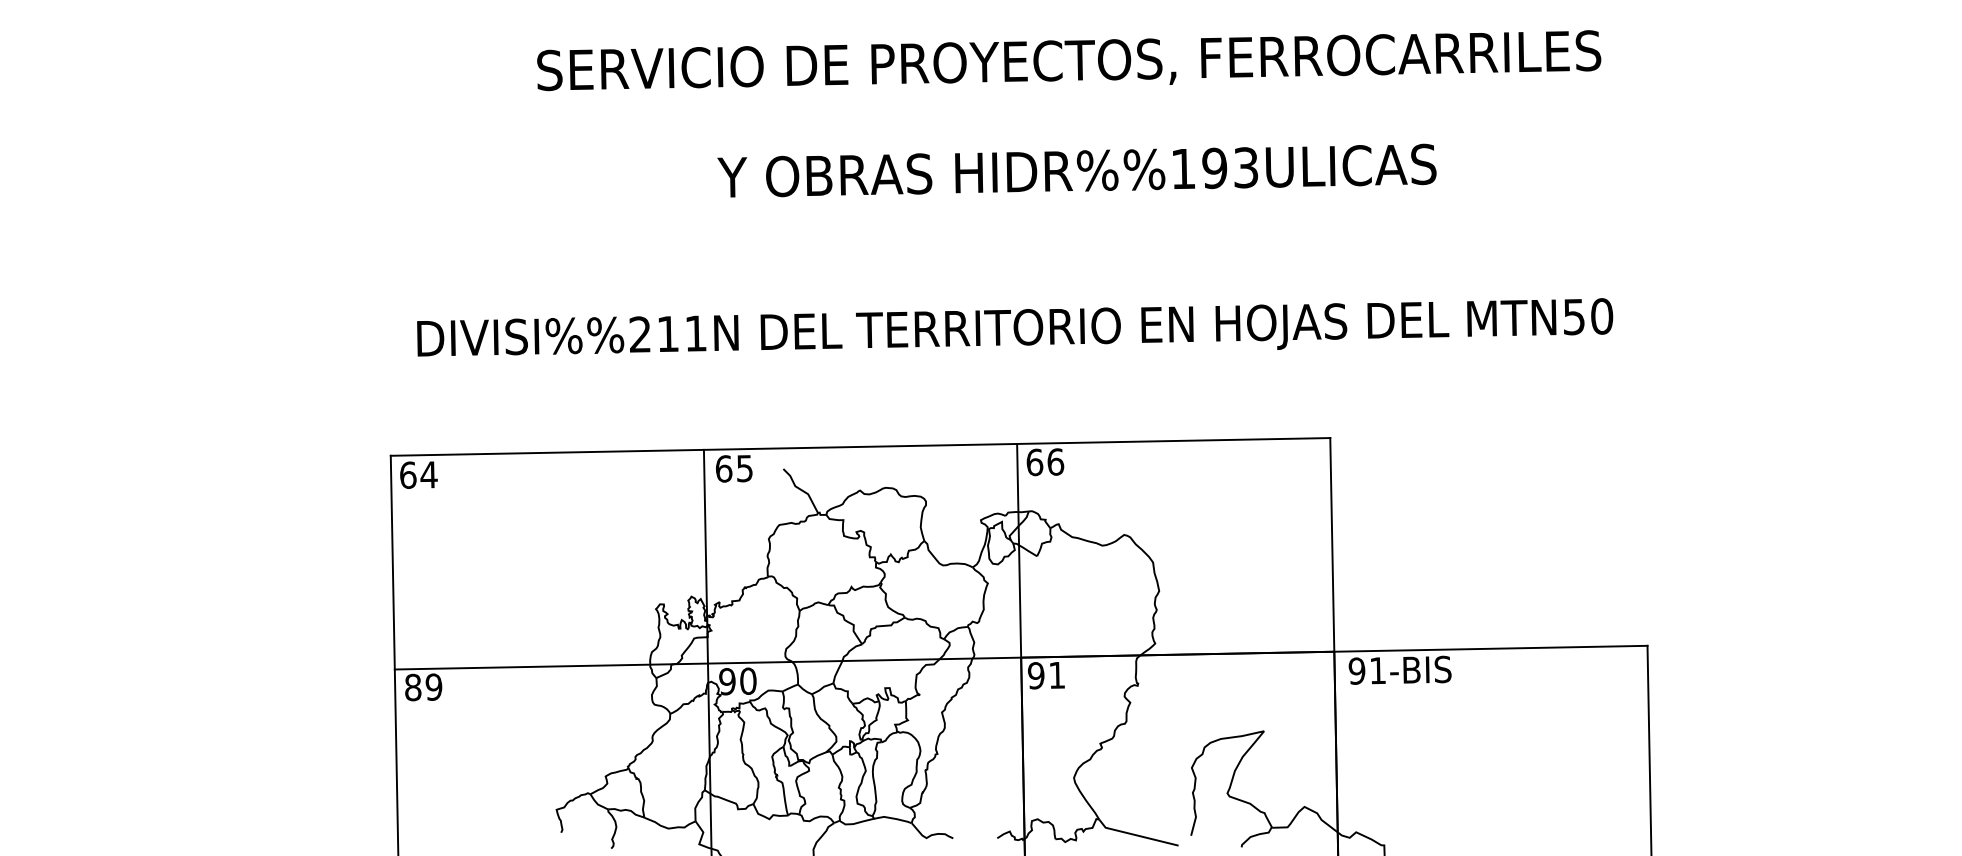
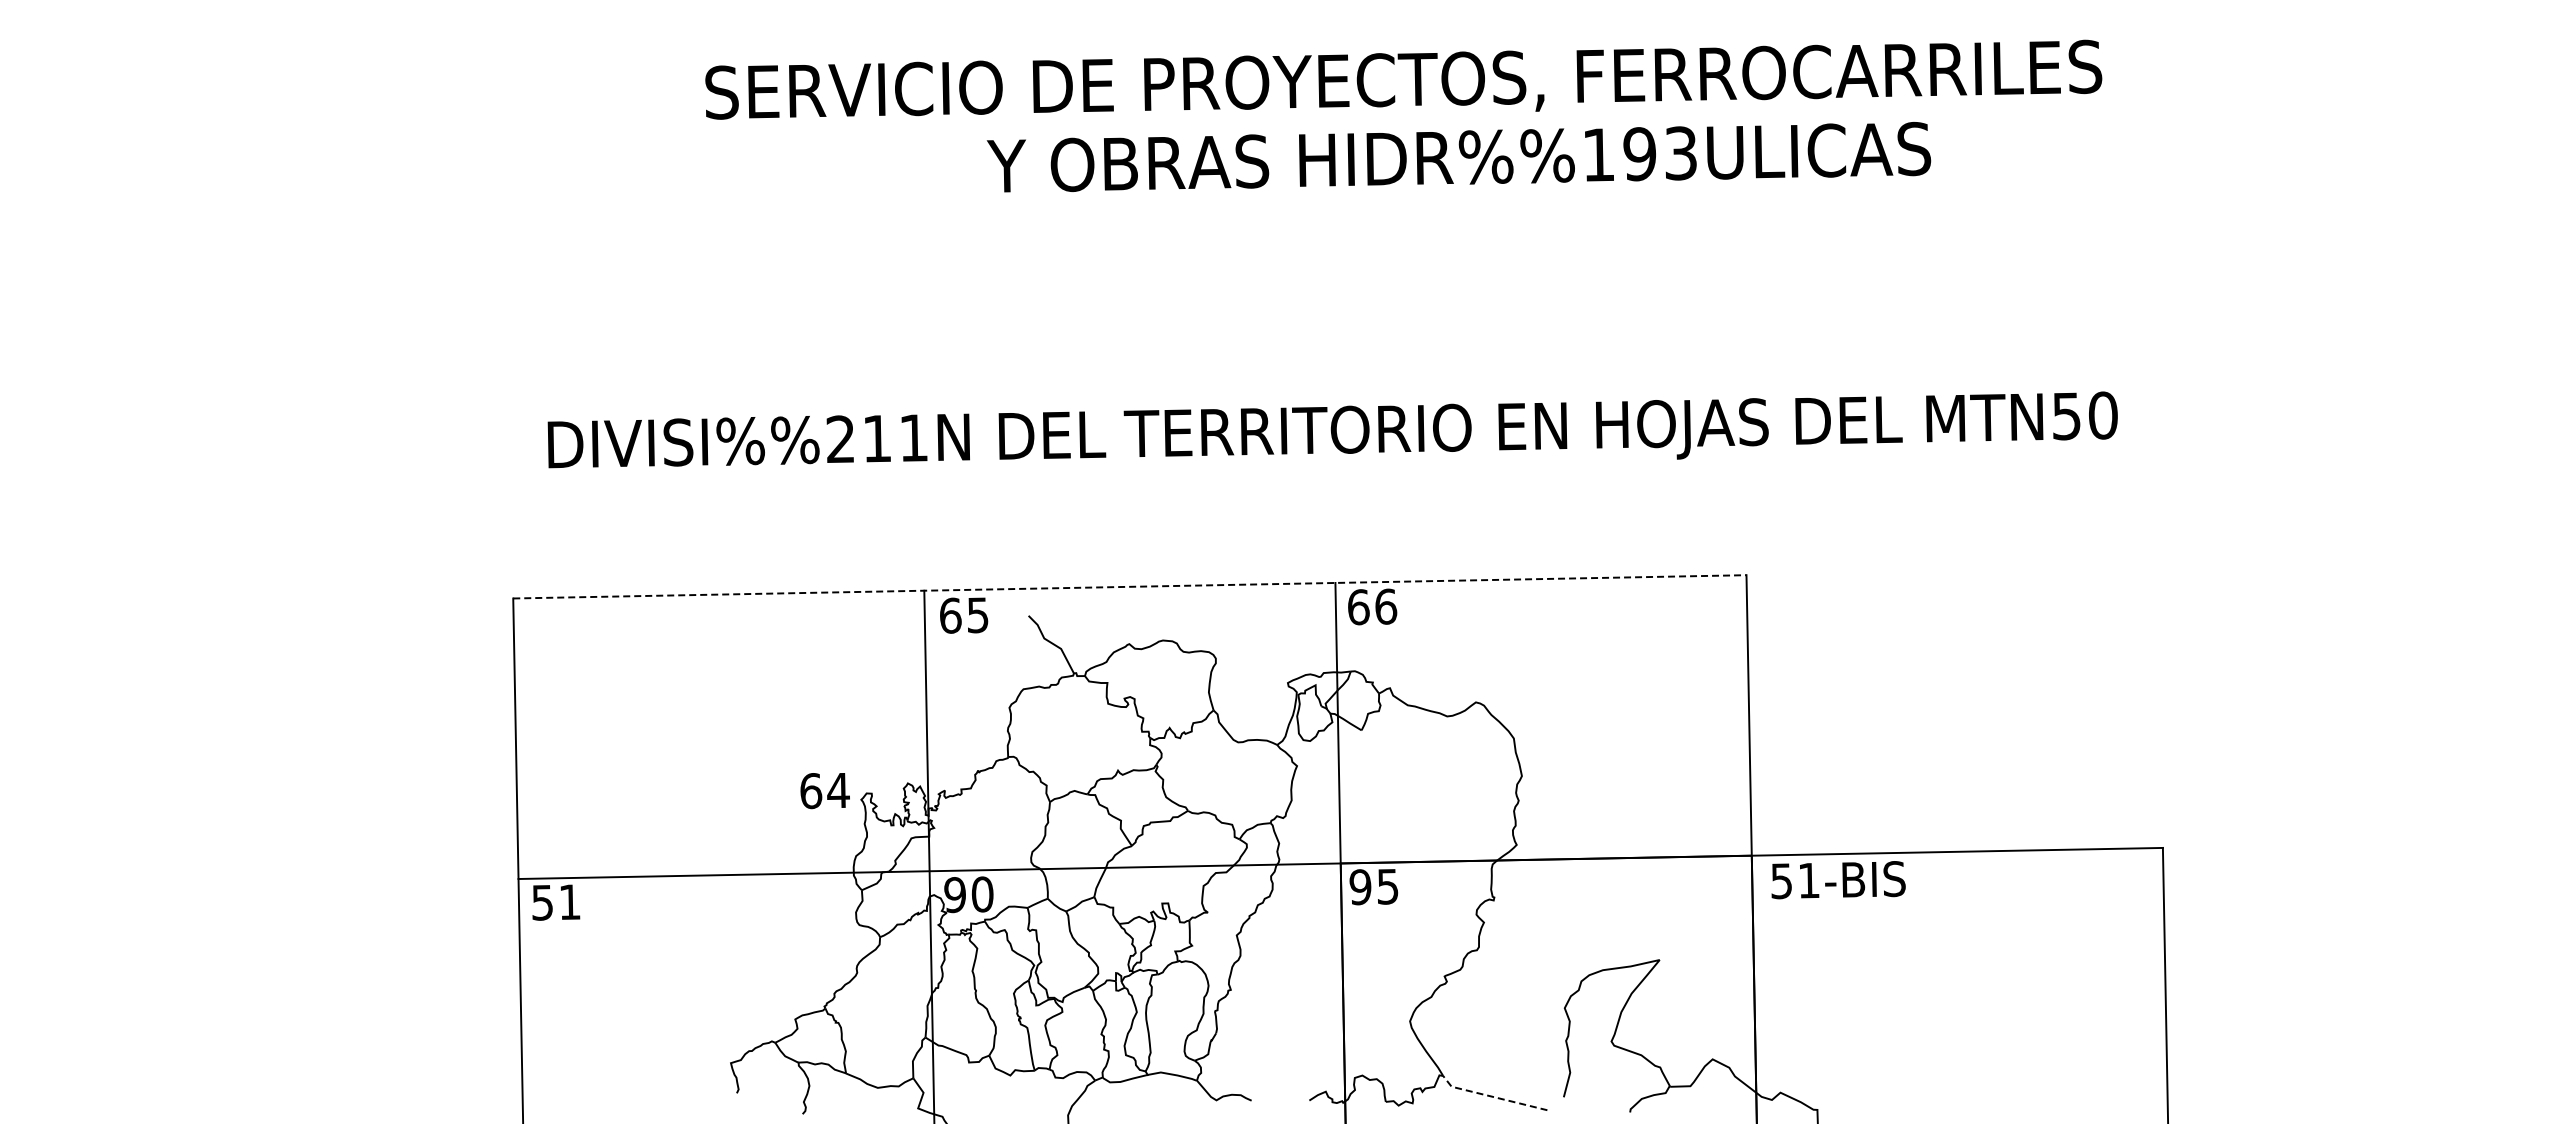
text: (1076, 170) -> (1458, 157), moved
line: (860, 446) -> (1129, 586), solid -> dashed
text: (418, 475) -> (824, 791), moved
text: (1356, 671) -> (1781, 881), 91-BIS -> 51-BIS
text: (1057, 675) -> (1388, 886), 91 -> 95
text: (423, 687) -> (556, 902), 89 -> 51
line: (1136, 835) -> (1492, 1096), solid -> dashed

